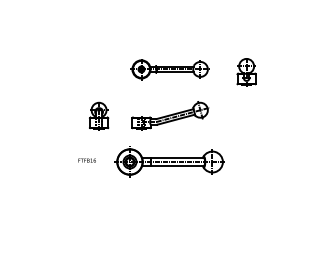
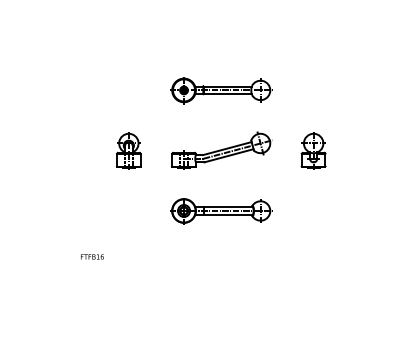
part: (246, 71) -> (313, 150), moved
text: (87, 160) -> (92, 256), moved
part: (170, 162) -> (221, 211), size x0.71

